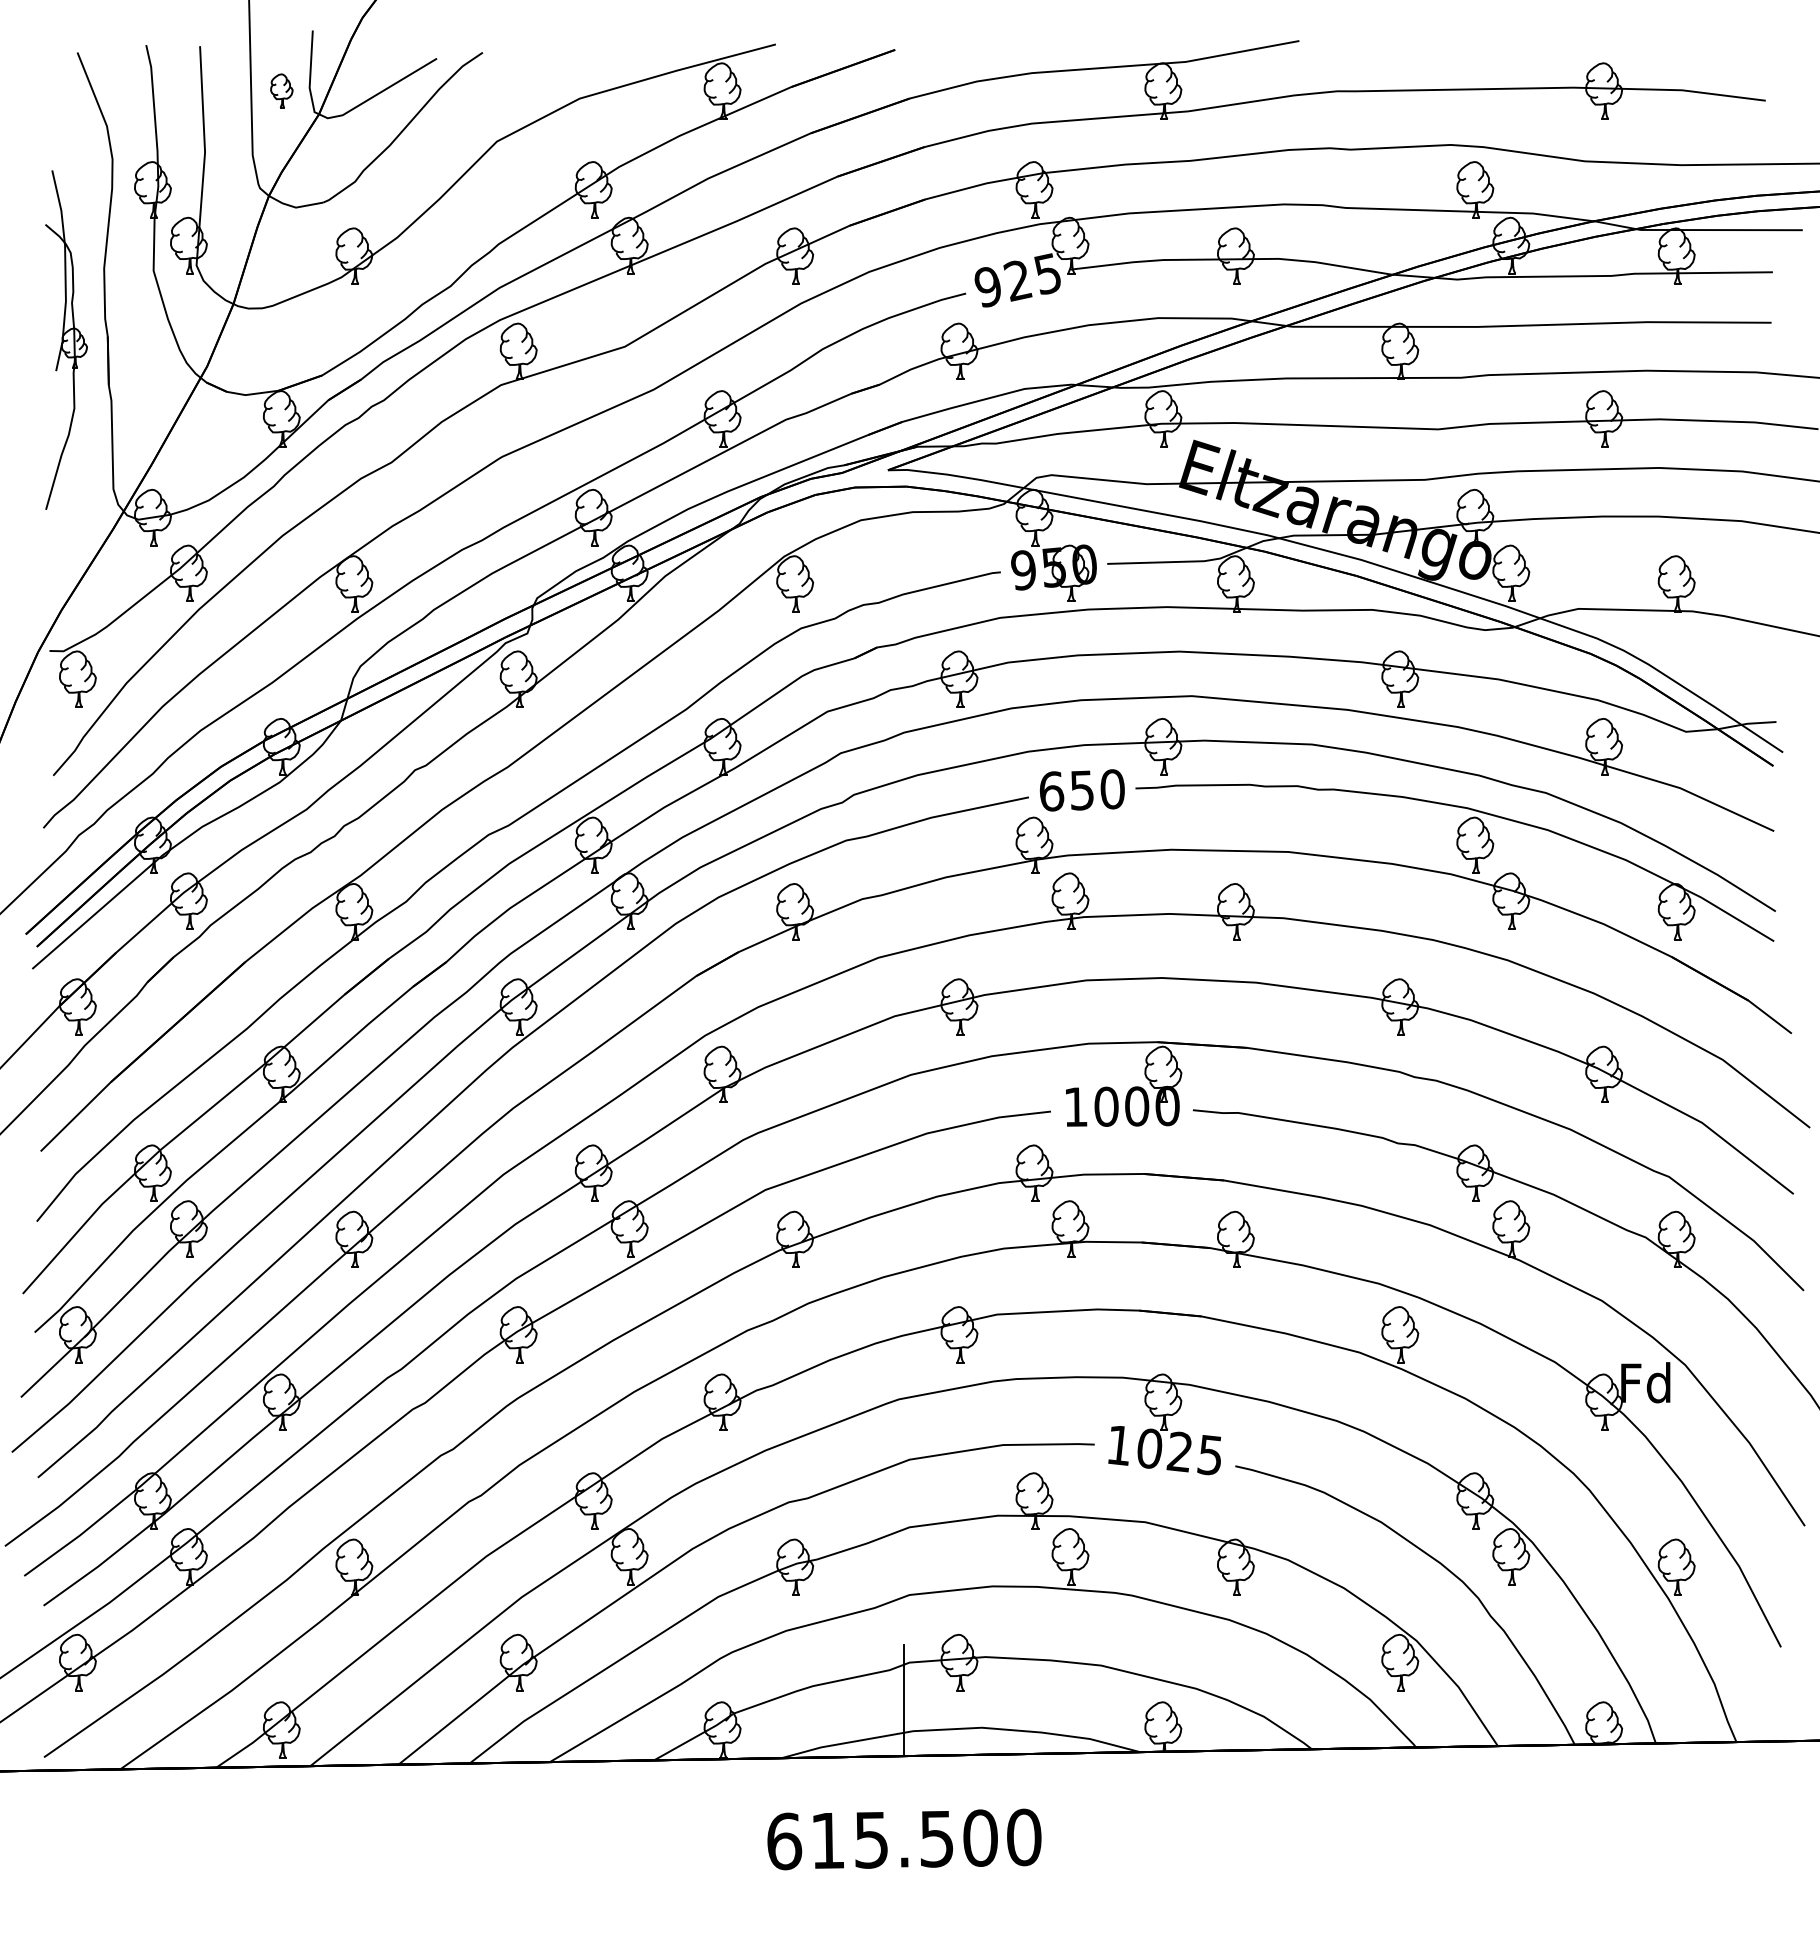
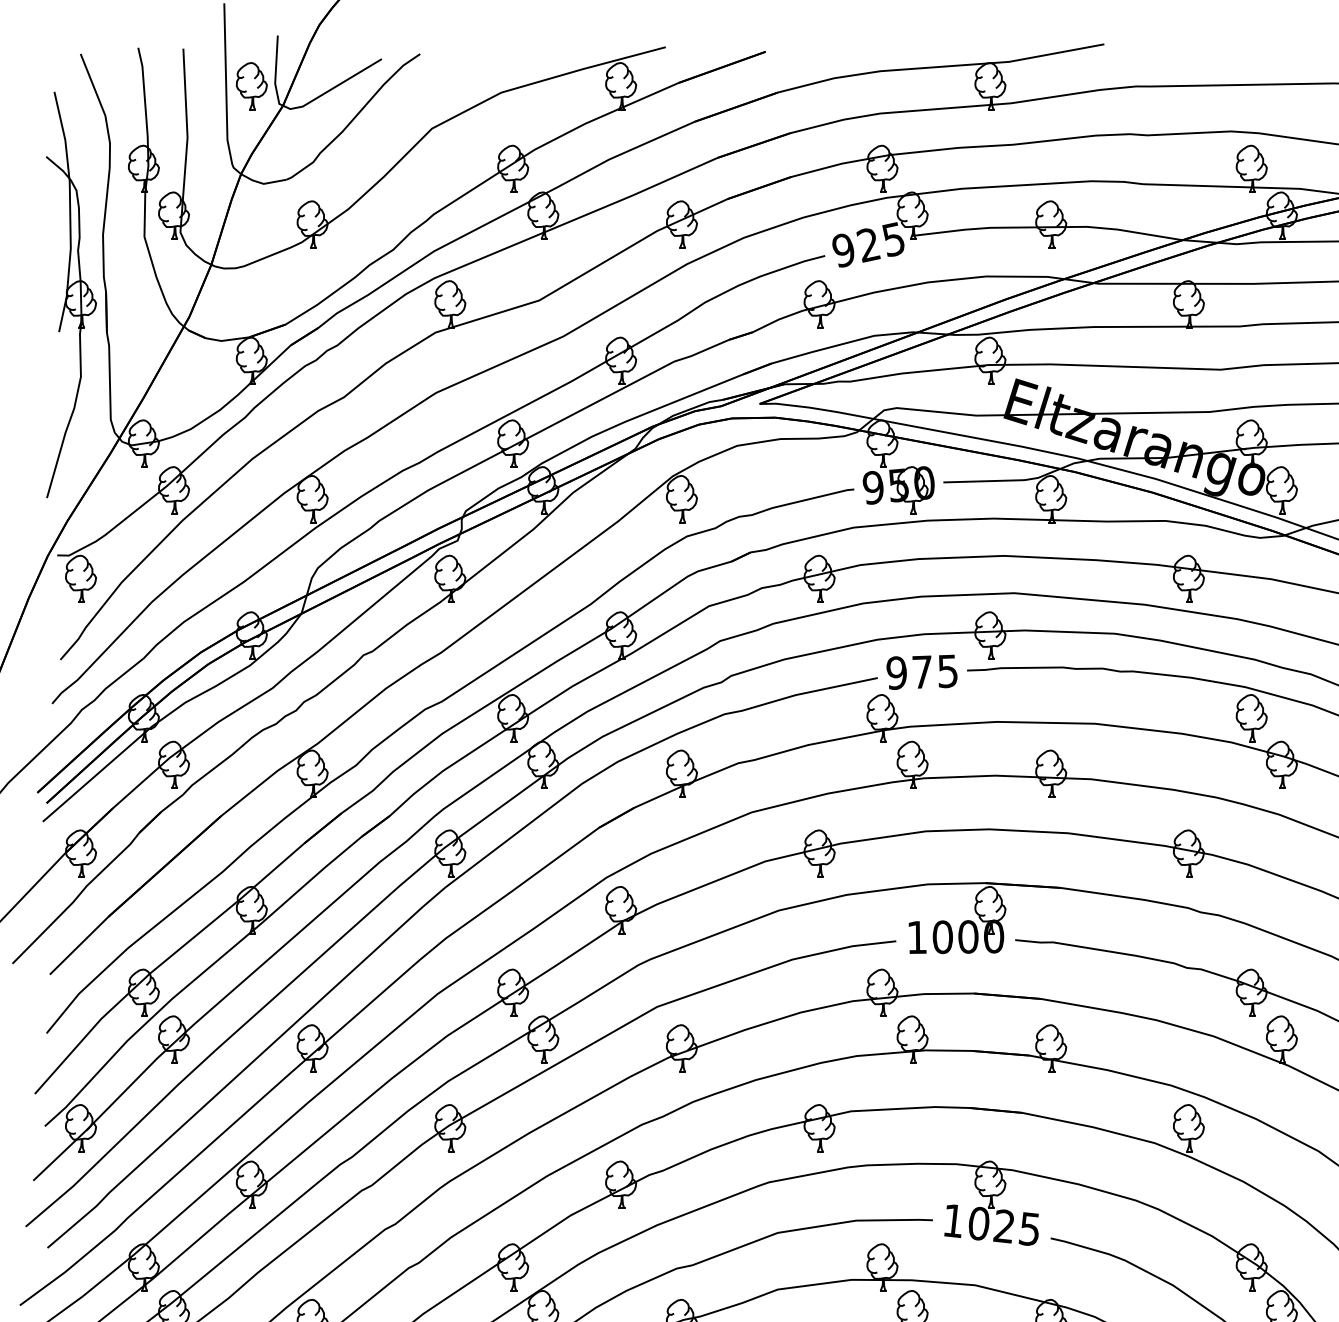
part: (281, 90) -> (251, 85), size x1.67
part: (66, 339) -> (71, 294), size x1.43
text: (1081, 790) -> (921, 672), 650 -> 975

